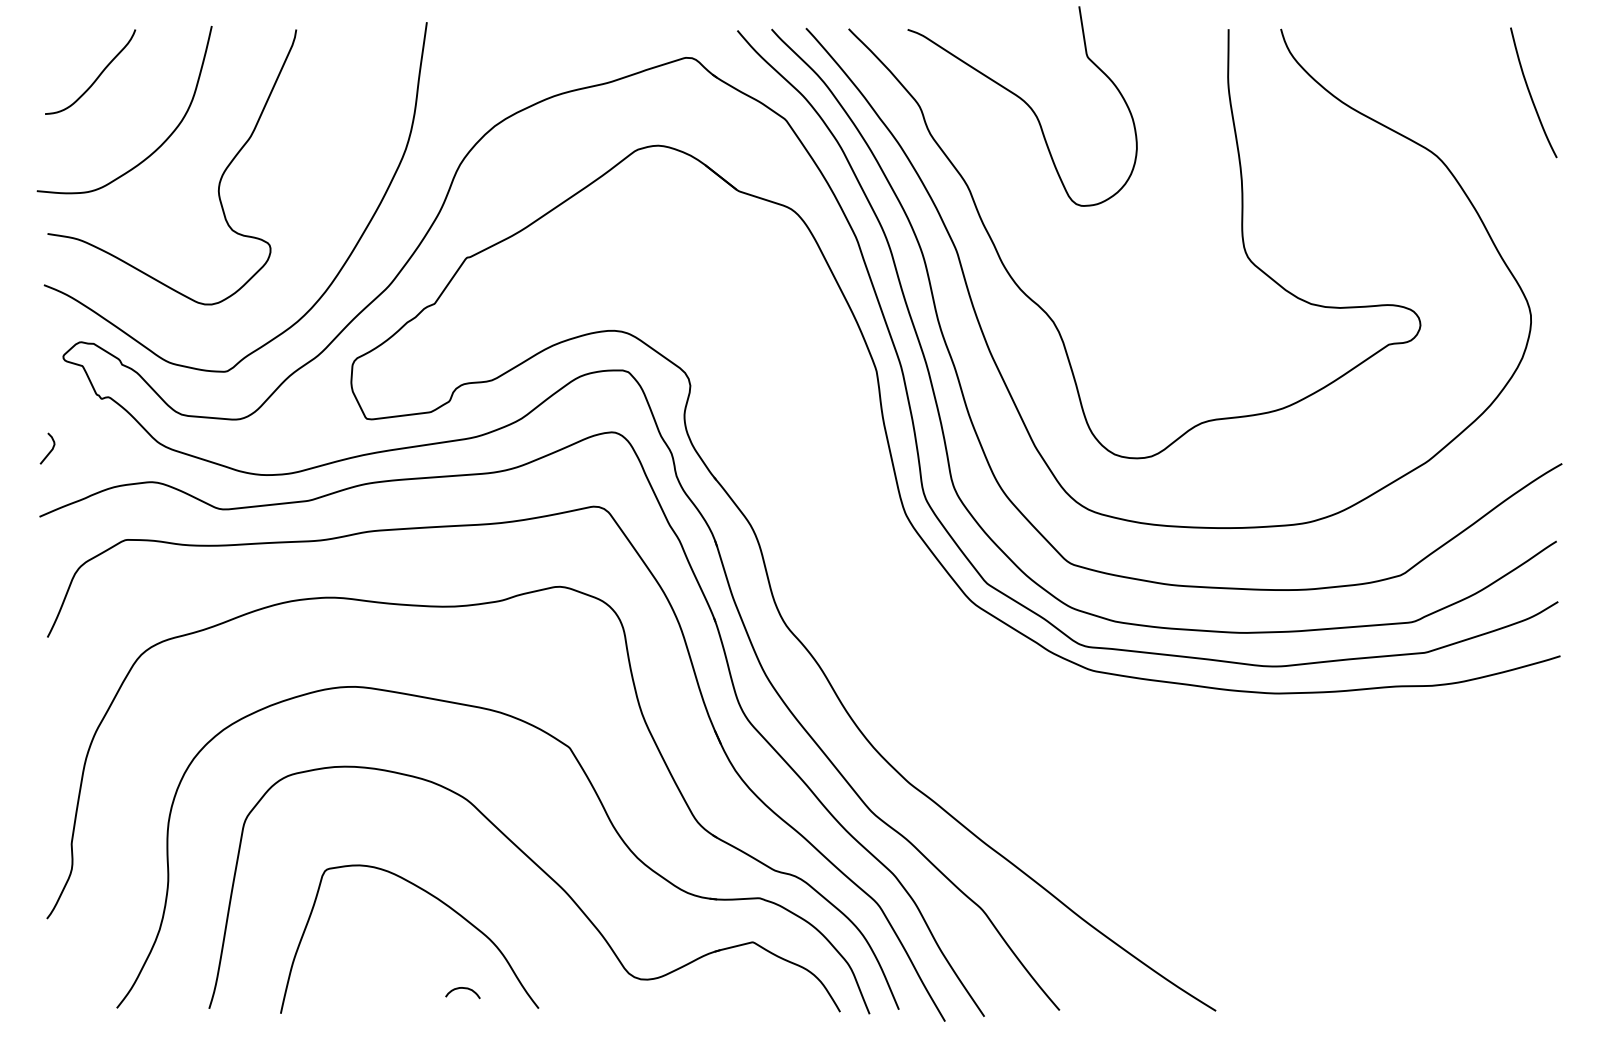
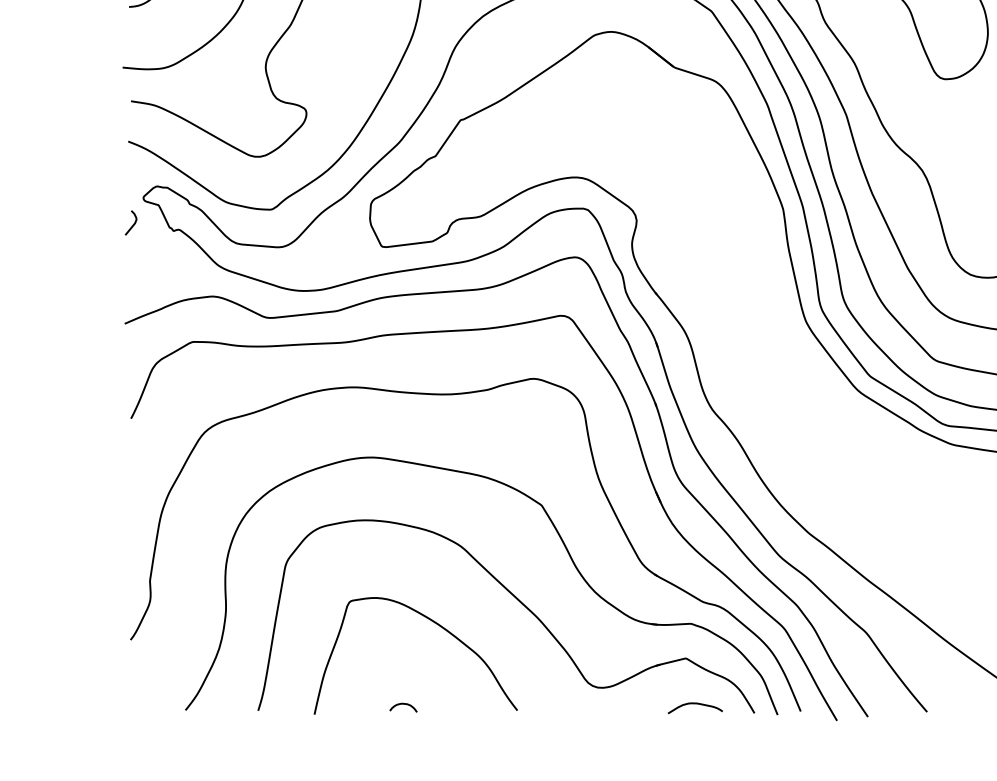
curve: (50, 450) -> (133, 224), moved
curve: (462, 988) -> (403, 704), moved
curve: (764, 1000) -> (695, 704), added

